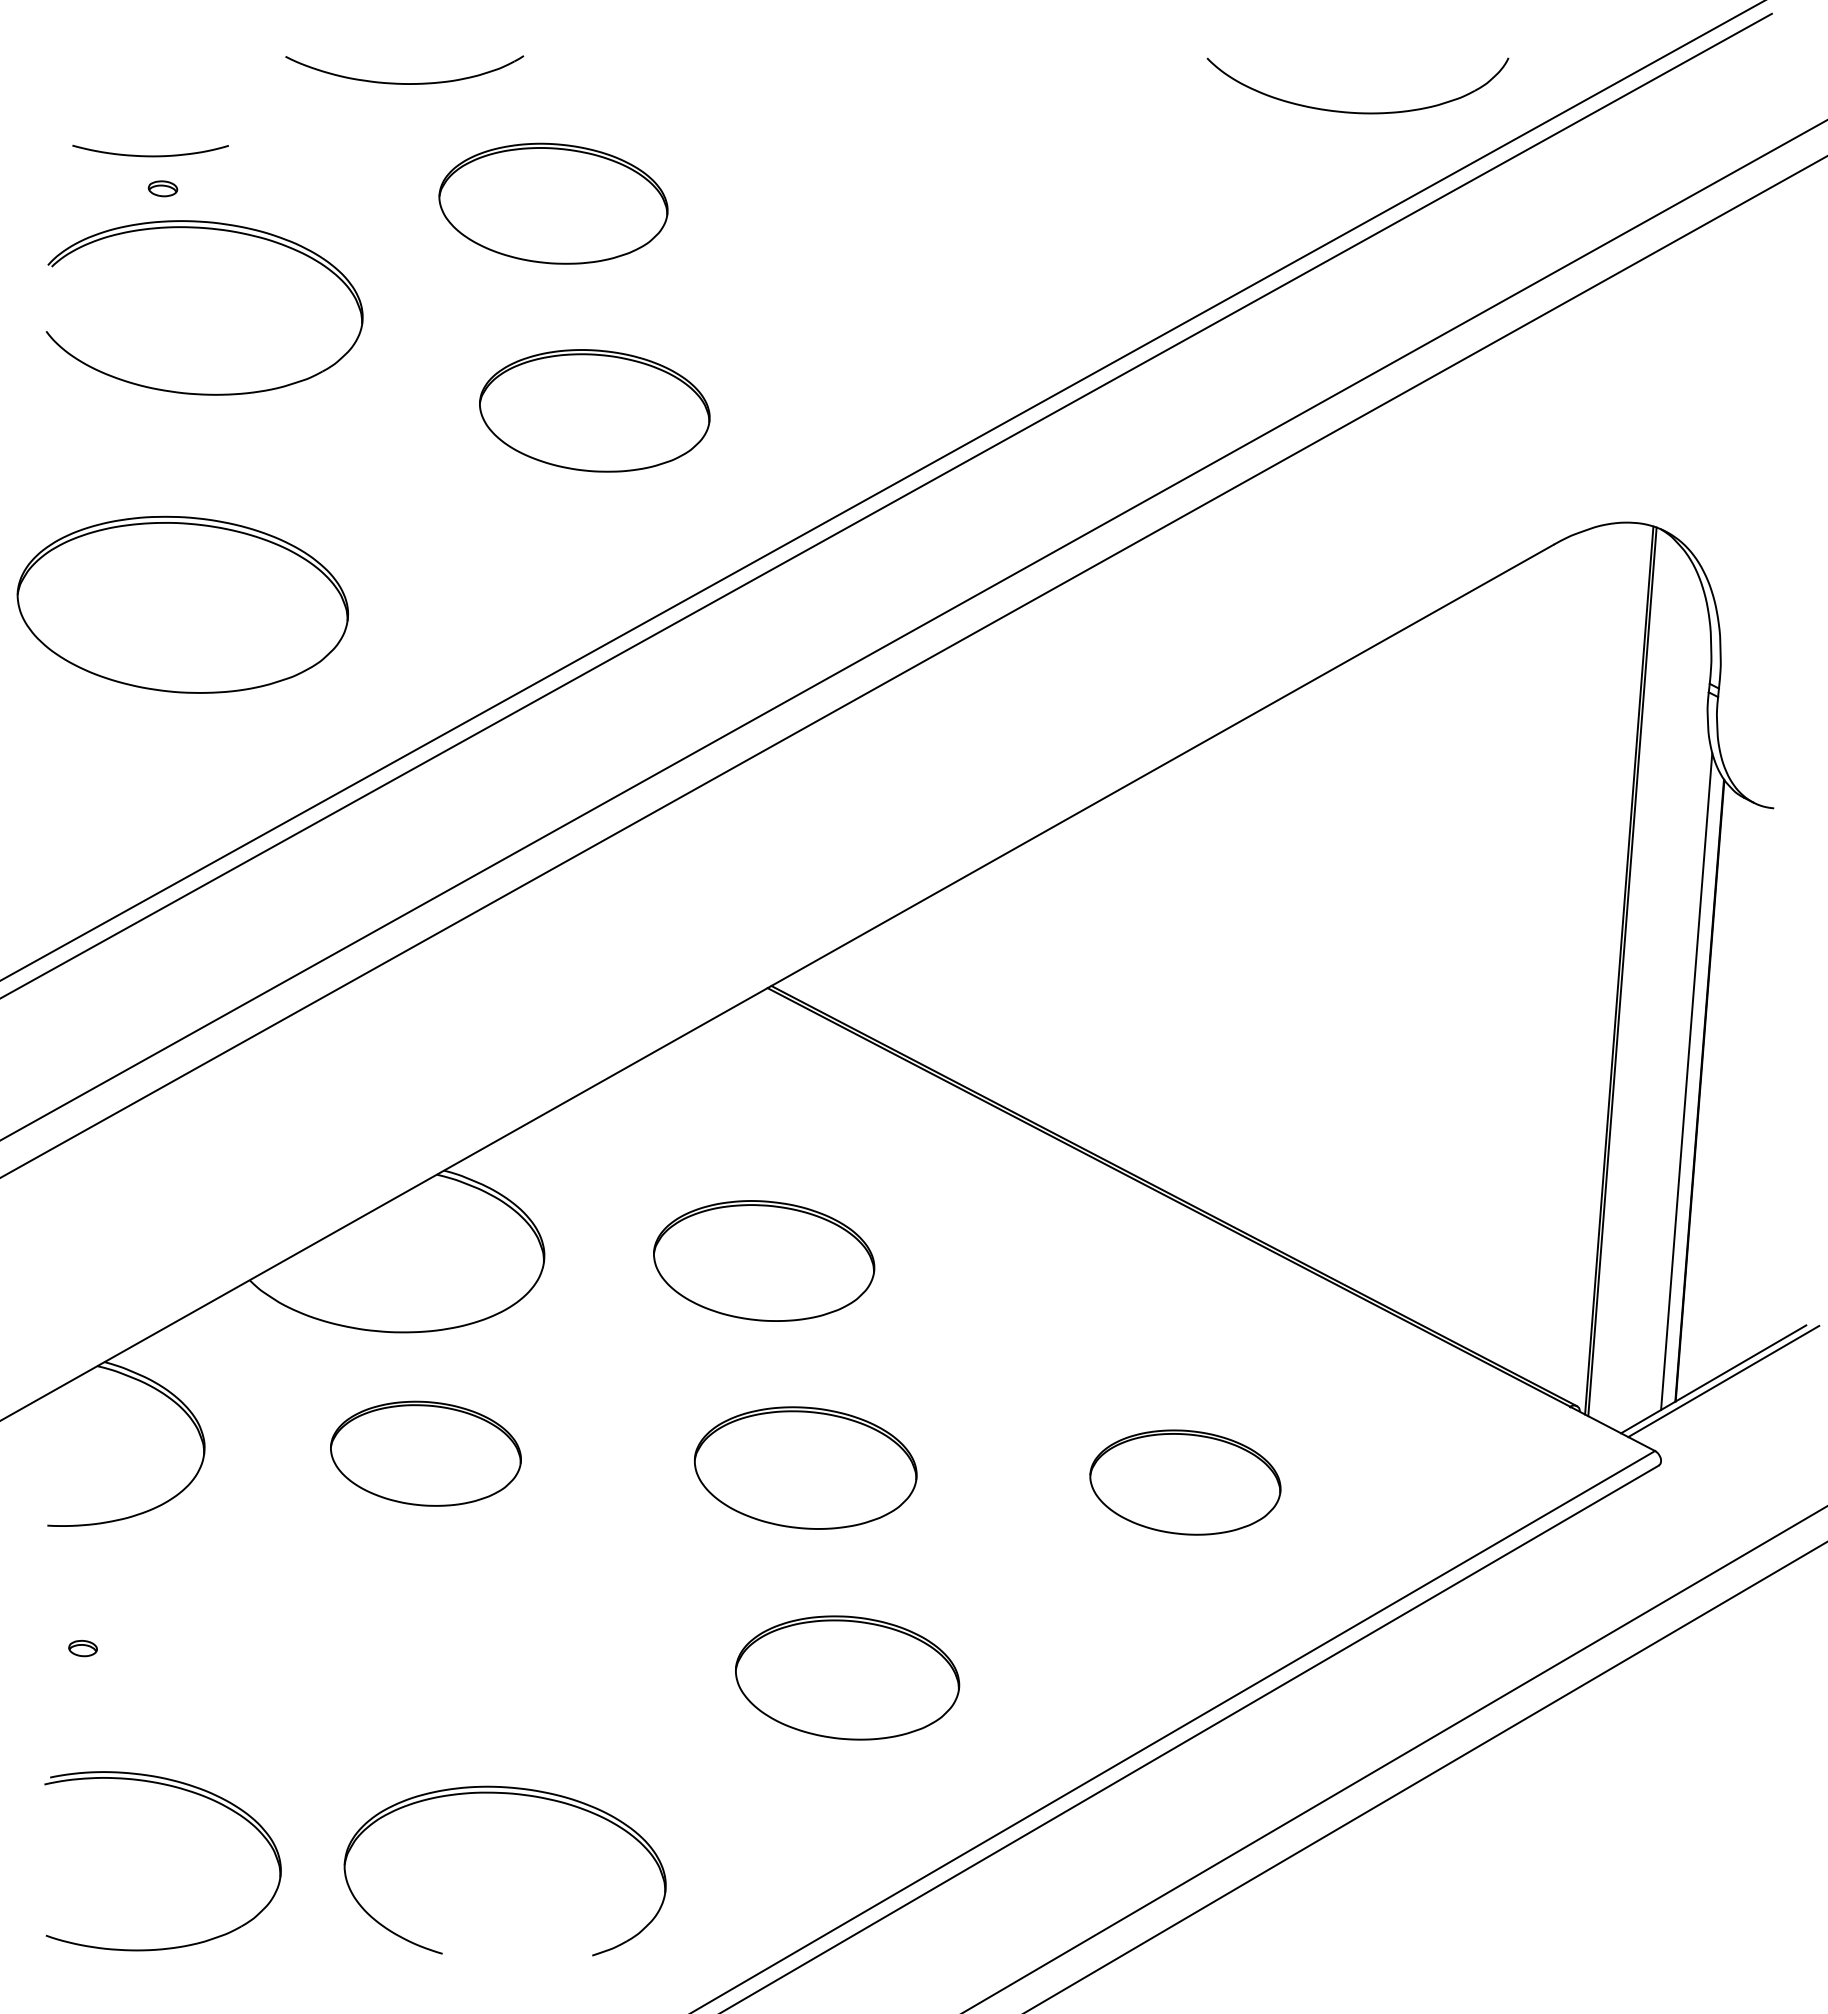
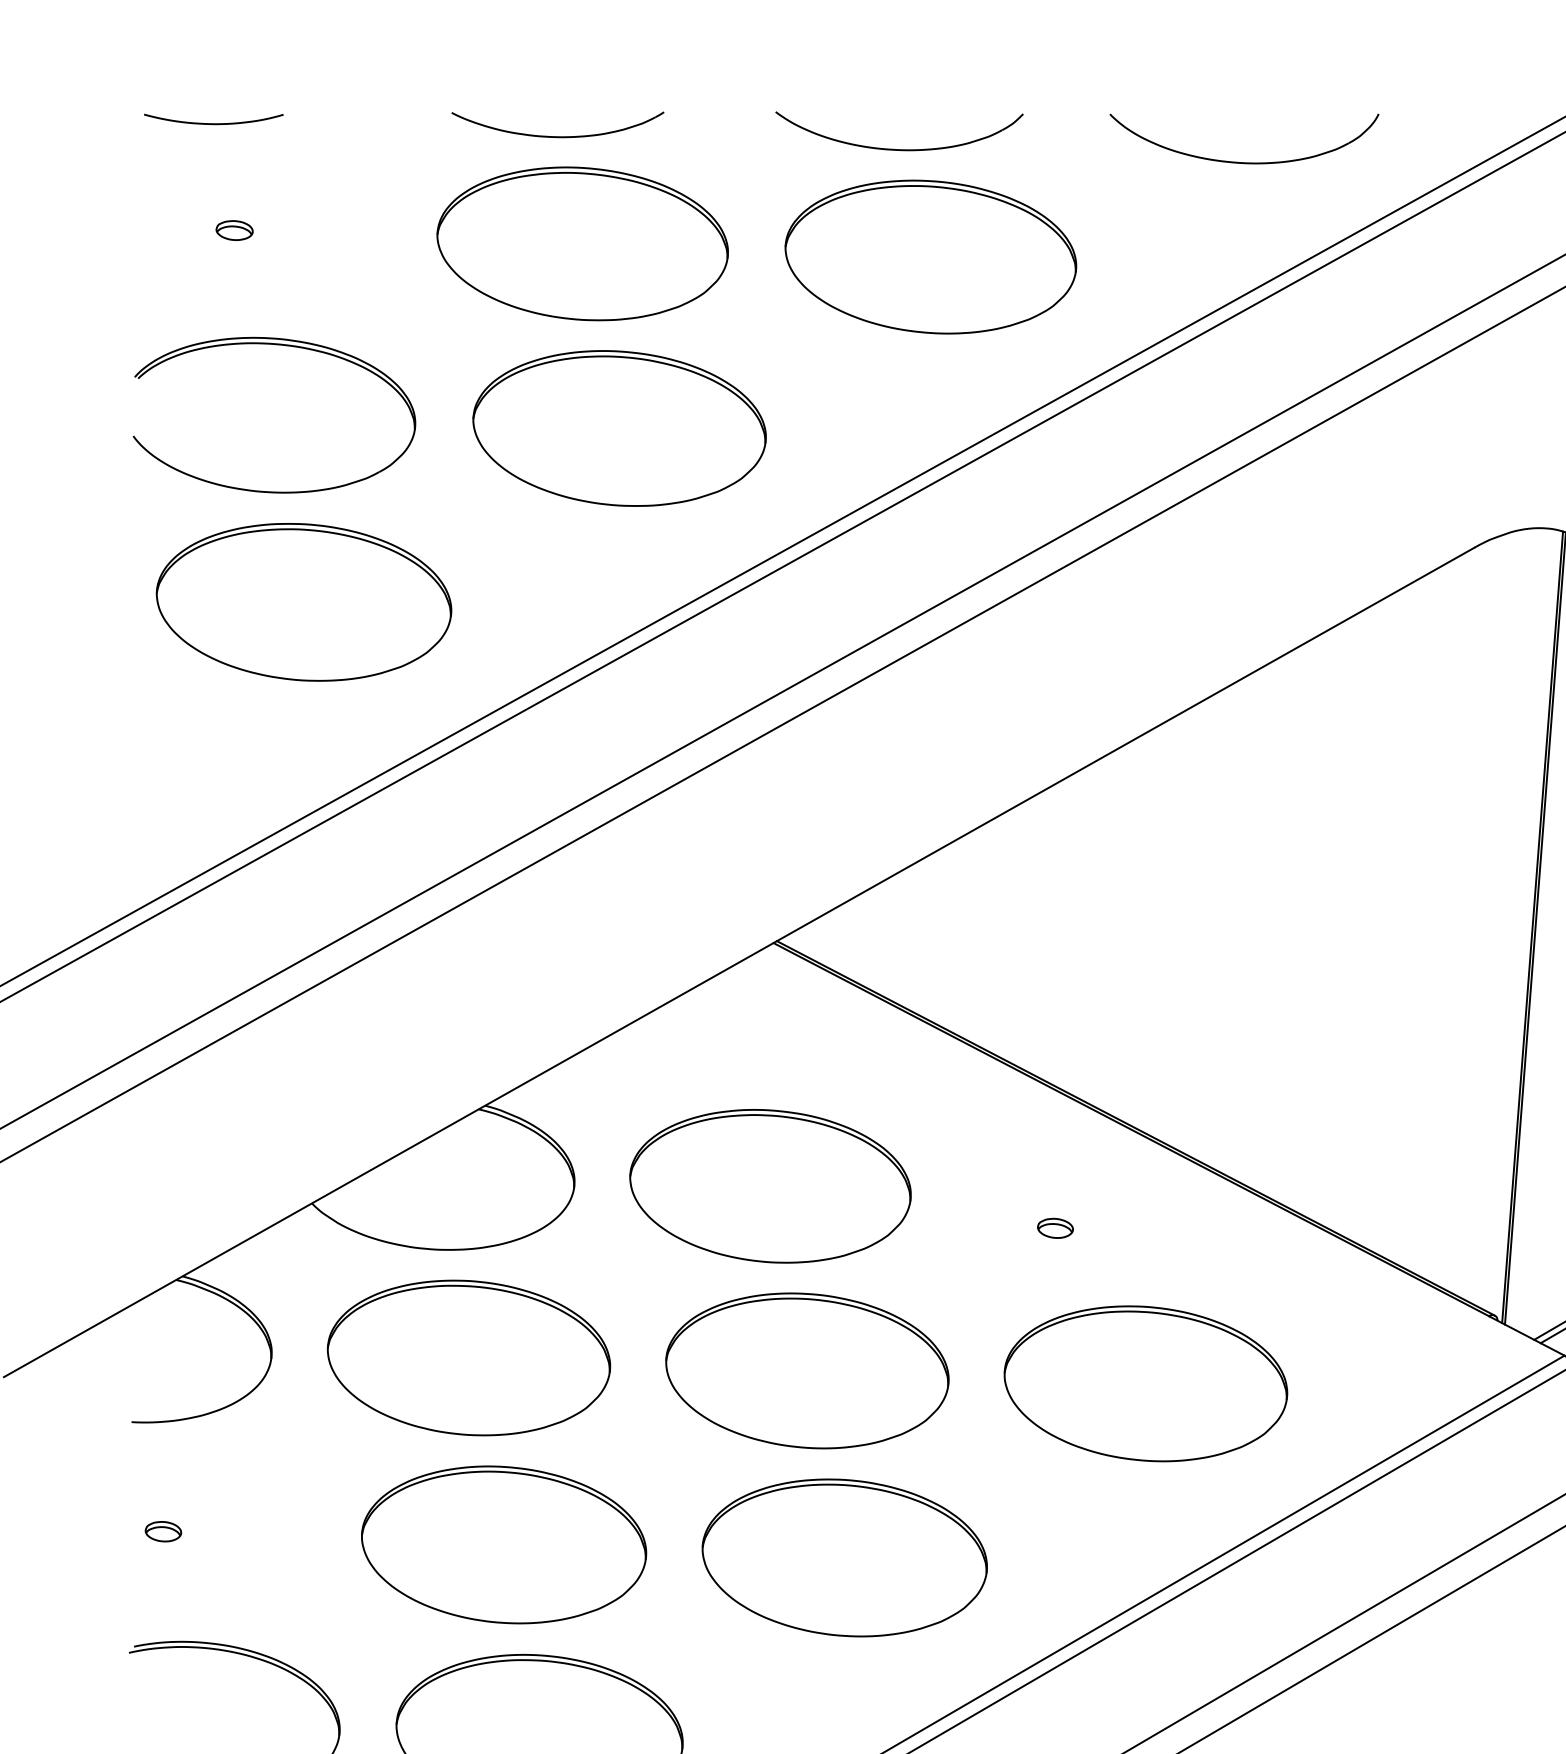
part: (404, 83) -> (557, 136), moved
part: (908, 97) -> (899, 149), added
part: (1351, 111) -> (1238, 161), moved
curve: (150, 155) -> (213, 123), moved
part: (162, 188) -> (234, 230), size x1.43
part: (553, 203) -> (582, 243), size x1.43
part: (944, 218) -> (931, 257), added
part: (216, 230) -> (285, 346), moved
part: (594, 410) -> (619, 428), size x1.43
part: (182, 604) -> (303, 602), moved
part: (763, 1260) -> (769, 1185), size x1.43
part: (1083, 1307) -> (1055, 1227), added
part: (425, 1453) -> (468, 1357), size x1.67
part: (805, 1467) -> (807, 1370), size x1.43
part: (1185, 1482) -> (1145, 1383), size x1.67
part: (82, 1648) -> (162, 1531), size x1.43
part: (465, 1663) -> (504, 1545), added
part: (847, 1677) -> (844, 1557), size x1.43

